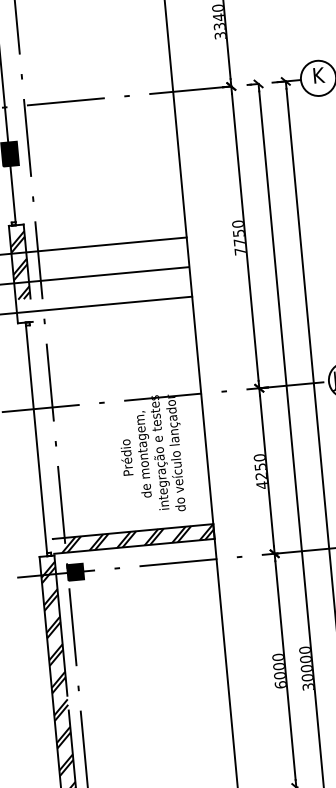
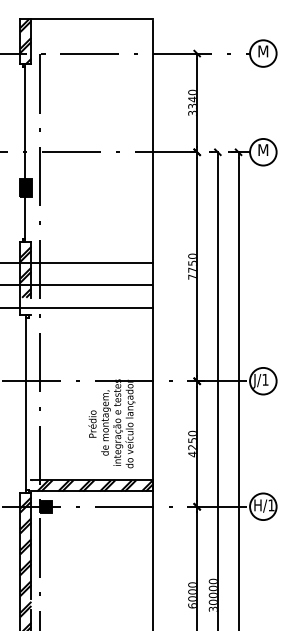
text: (318, 74) -> (263, 149), K -> M

